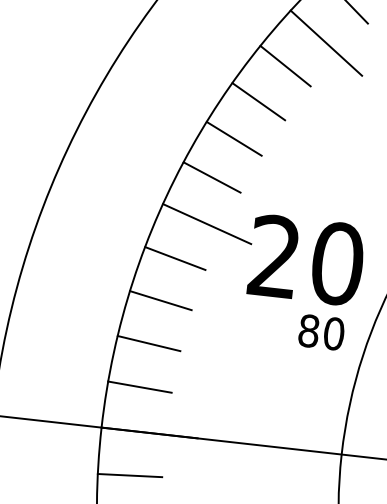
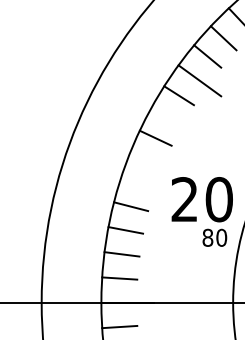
line: (258, 101) -> (166, 116), removed
line: (211, 177) -> (145, 160), removed
line: (207, 223) -> (146, 185), removed

